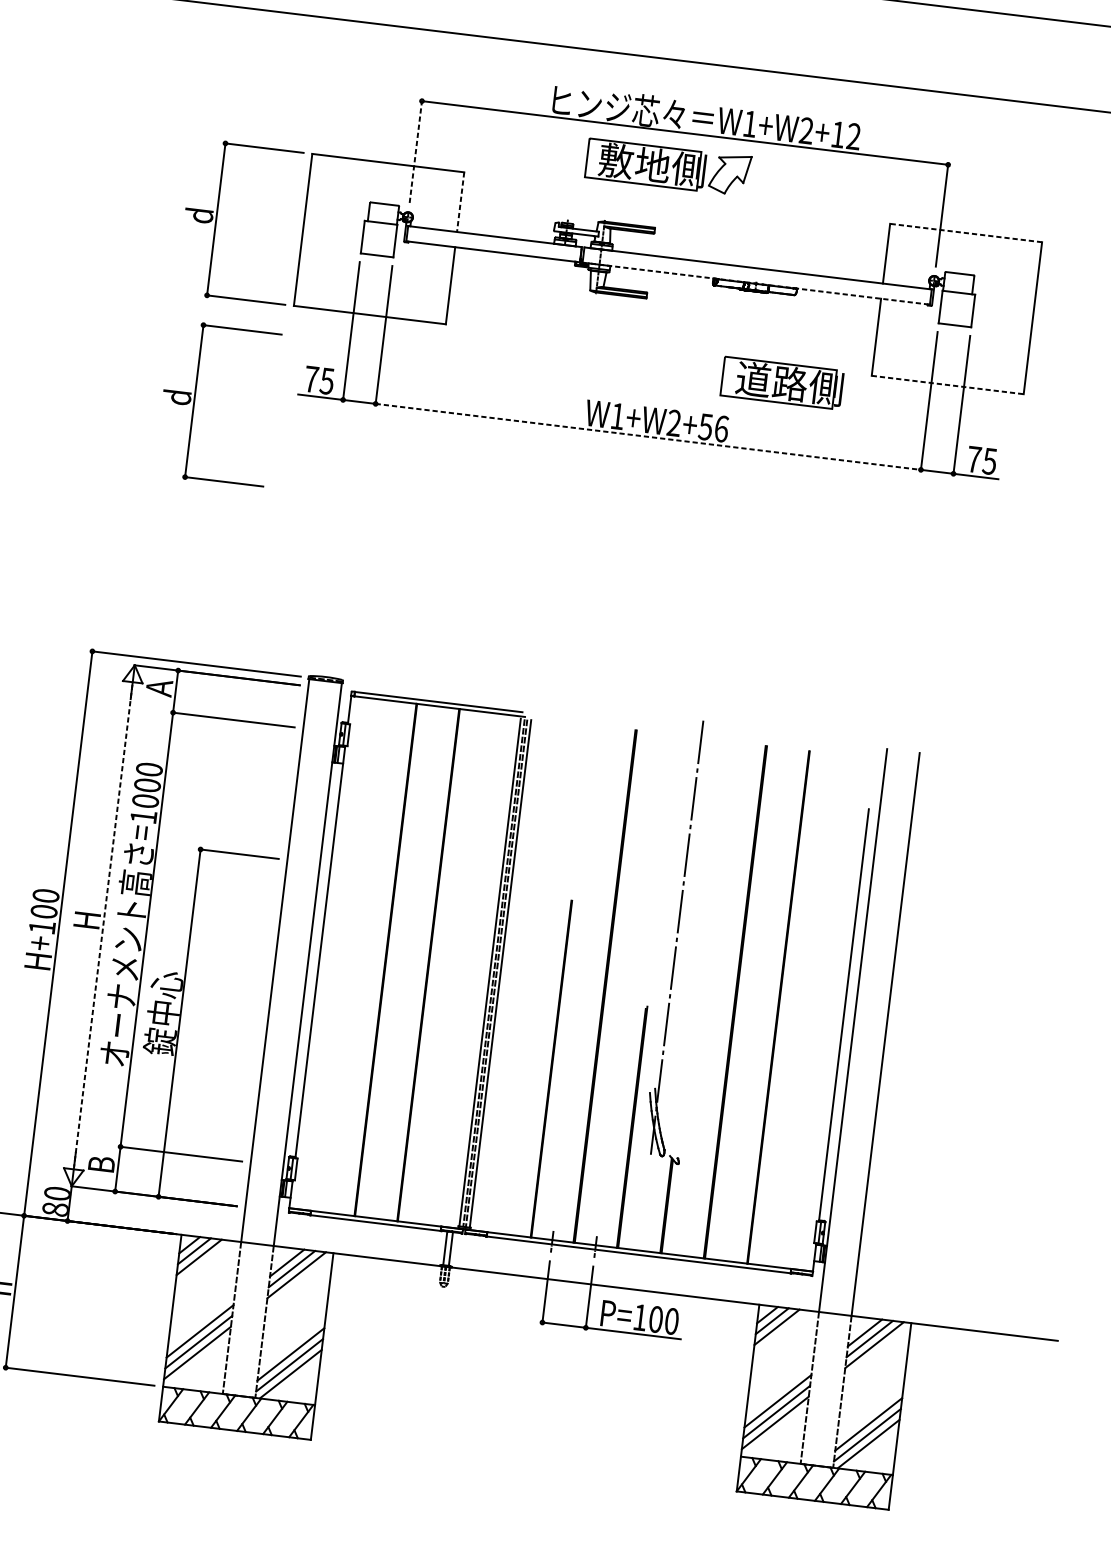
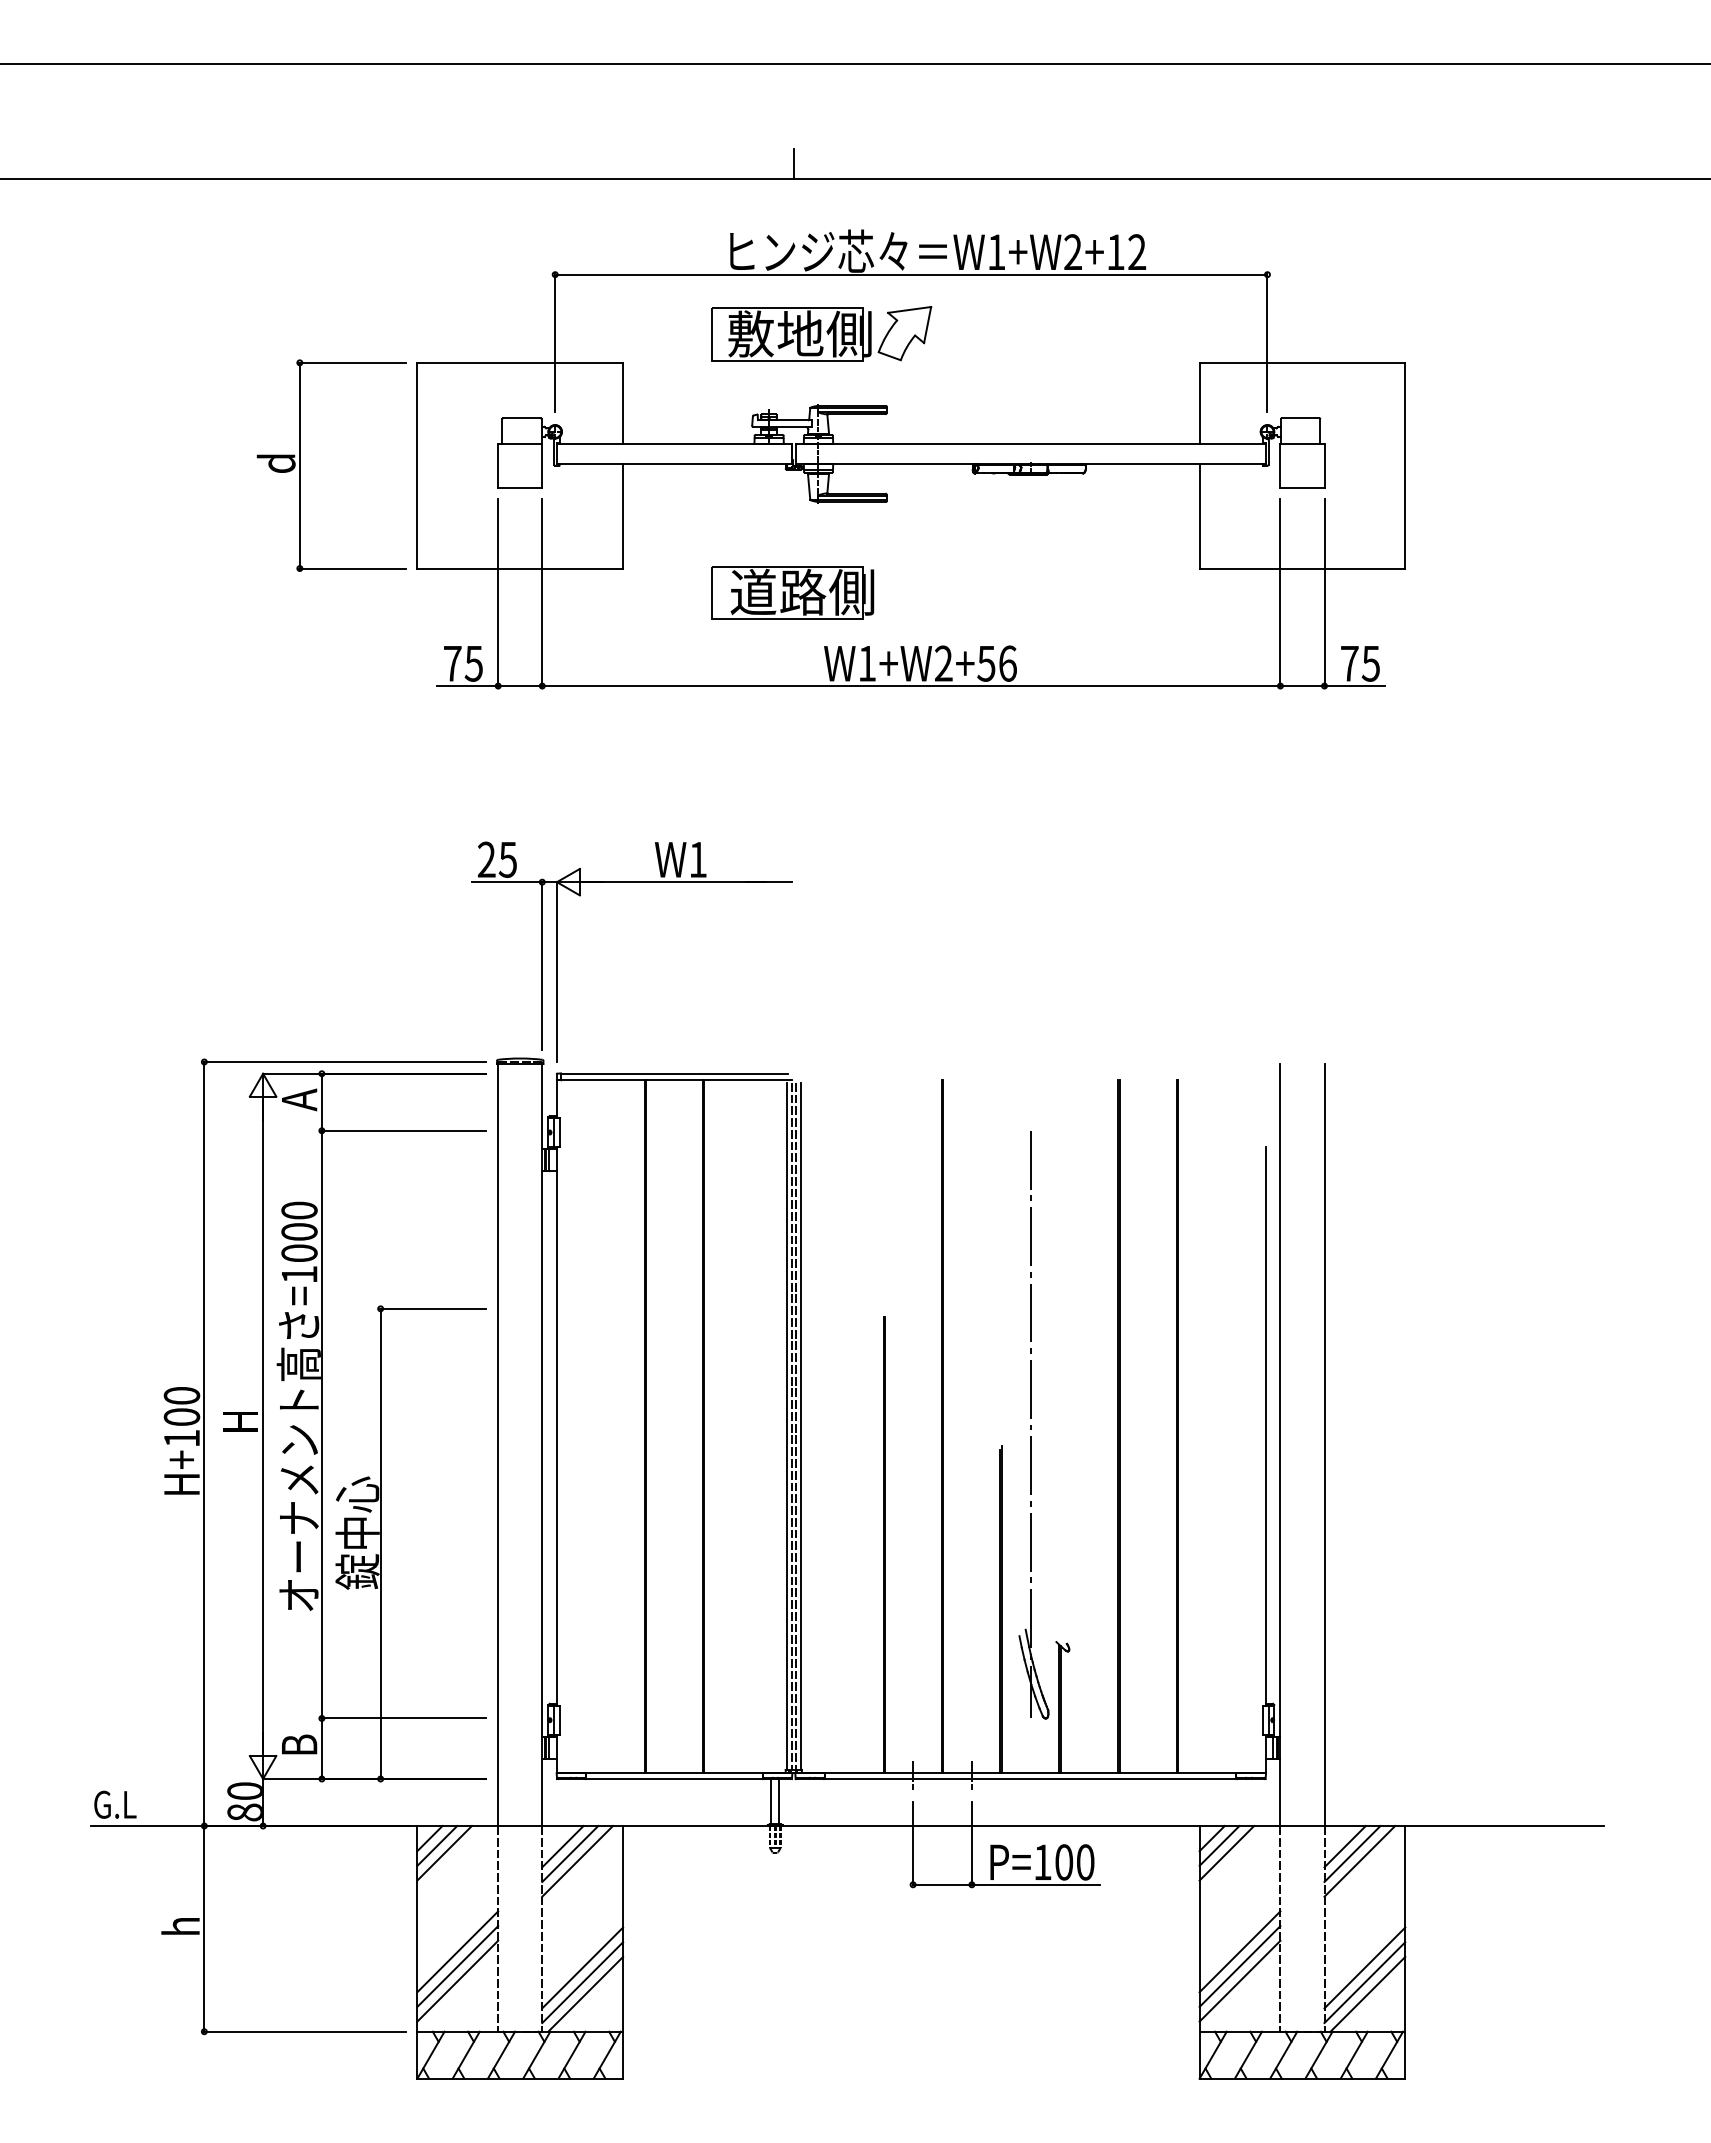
line: (607, 40) -> (793, 163), added
line: (416, 151) -> (555, 342), dashed -> solid
part: (668, 166) -> (821, 333), moved
line: (460, 202) -> (623, 403), dashed -> solid
line: (966, 232) -> (1302, 362), dashed -> solid
line: (756, 283) -> (1031, 464), dashed -> solid
part: (782, 382) -> (792, 592), moved
line: (947, 384) -> (1302, 568), dashed -> solid
part: (194, 401) -> (300, 711), removed
line: (648, 437) -> (911, 686), dashed -> solid
part: (424, 556) -> (631, 882), added
line: (103, 925) -> (263, 1426), dashed -> solid
part: (679, 938) -> (1033, 1425), moved

